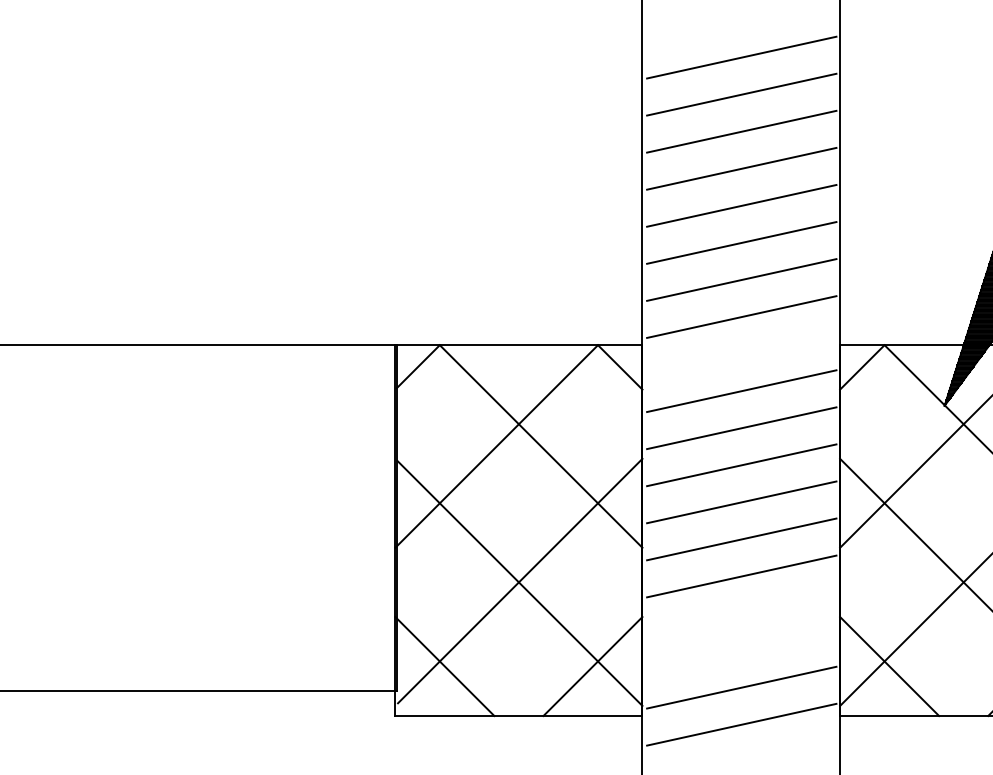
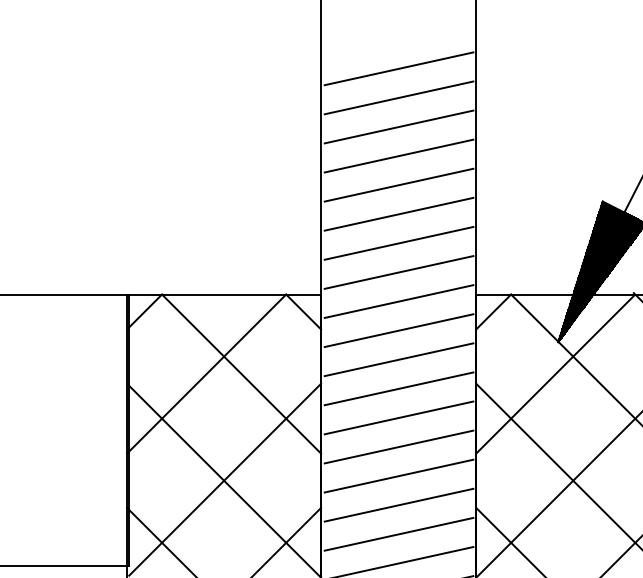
line: (741, 354) -> (398, 301), added
line: (741, 613) -> (398, 505), added
line: (741, 650) -> (398, 534), added

